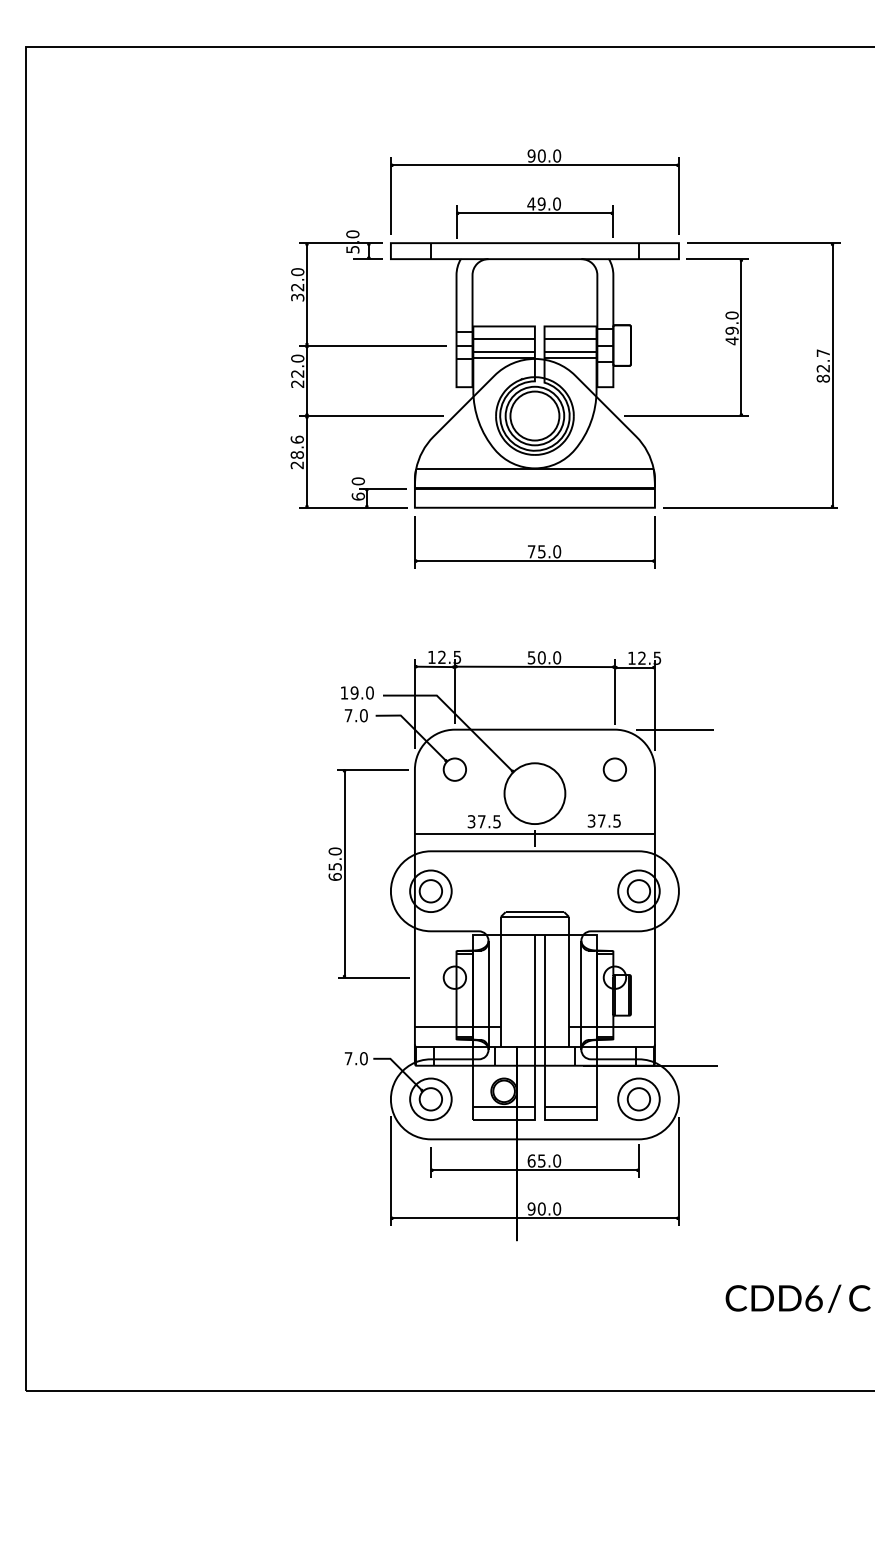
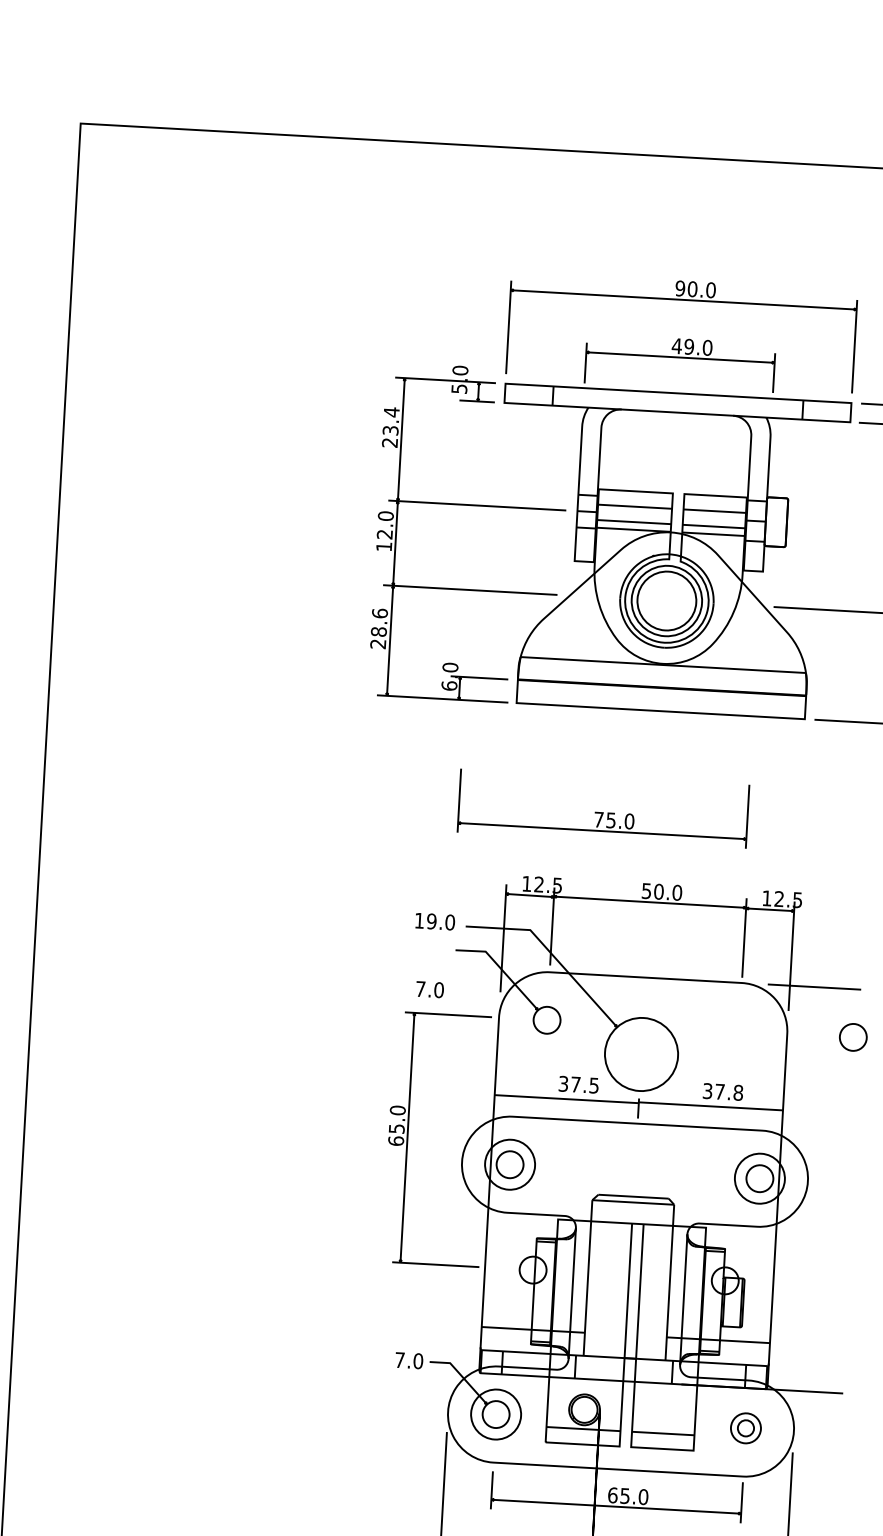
text: (297, 284) -> (390, 427), 32.0 -> 23.4
text: (297, 383) -> (383, 545), 22.0 -> 12.0
part: (534, 542) -> (602, 808), moved
text: (355, 715) -> (429, 989), moved
part: (614, 769) -> (852, 1037), moved
text: (617, 820) -> (738, 1092), 37.5 -> 37.8
part: (638, 1098) -> (745, 1427), size x0.6

